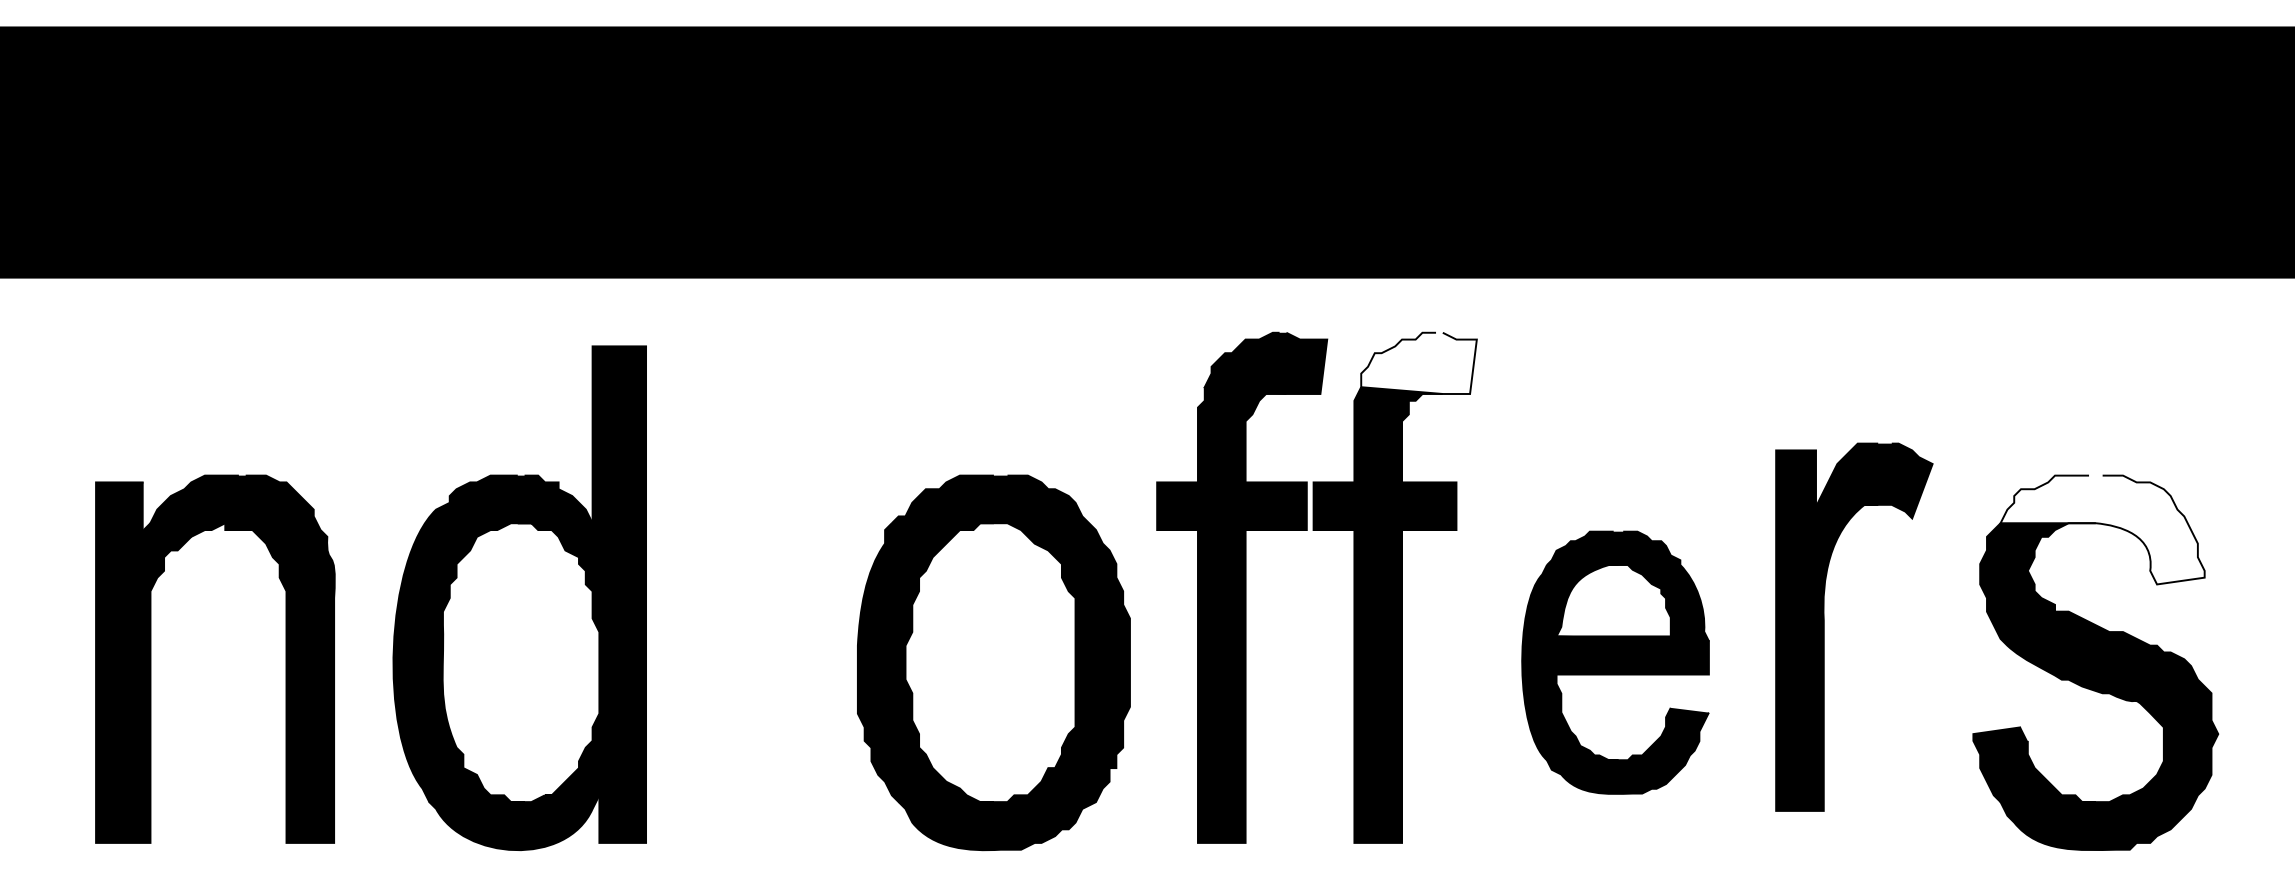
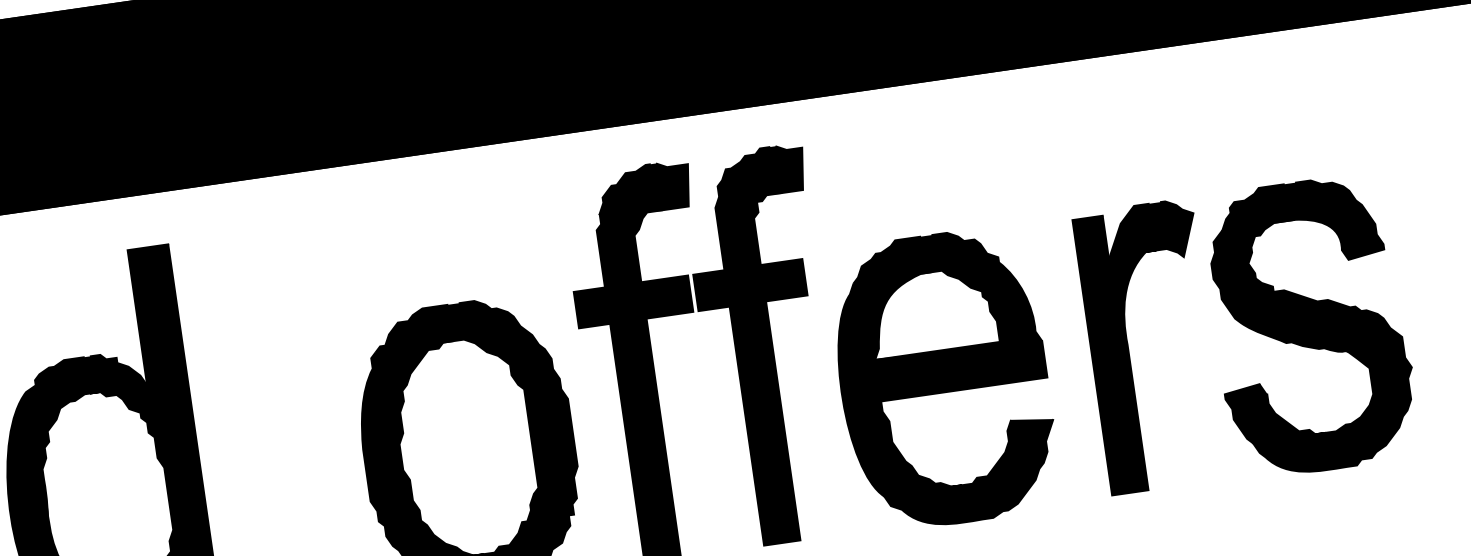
fill: (1418, 363) -> (760, 172), added
fill: (2102, 529) -> (1300, 223), added
part: (1824, 626) -> (1128, 349), moved
part: (1615, 662) -> (943, 379), size x1.43

